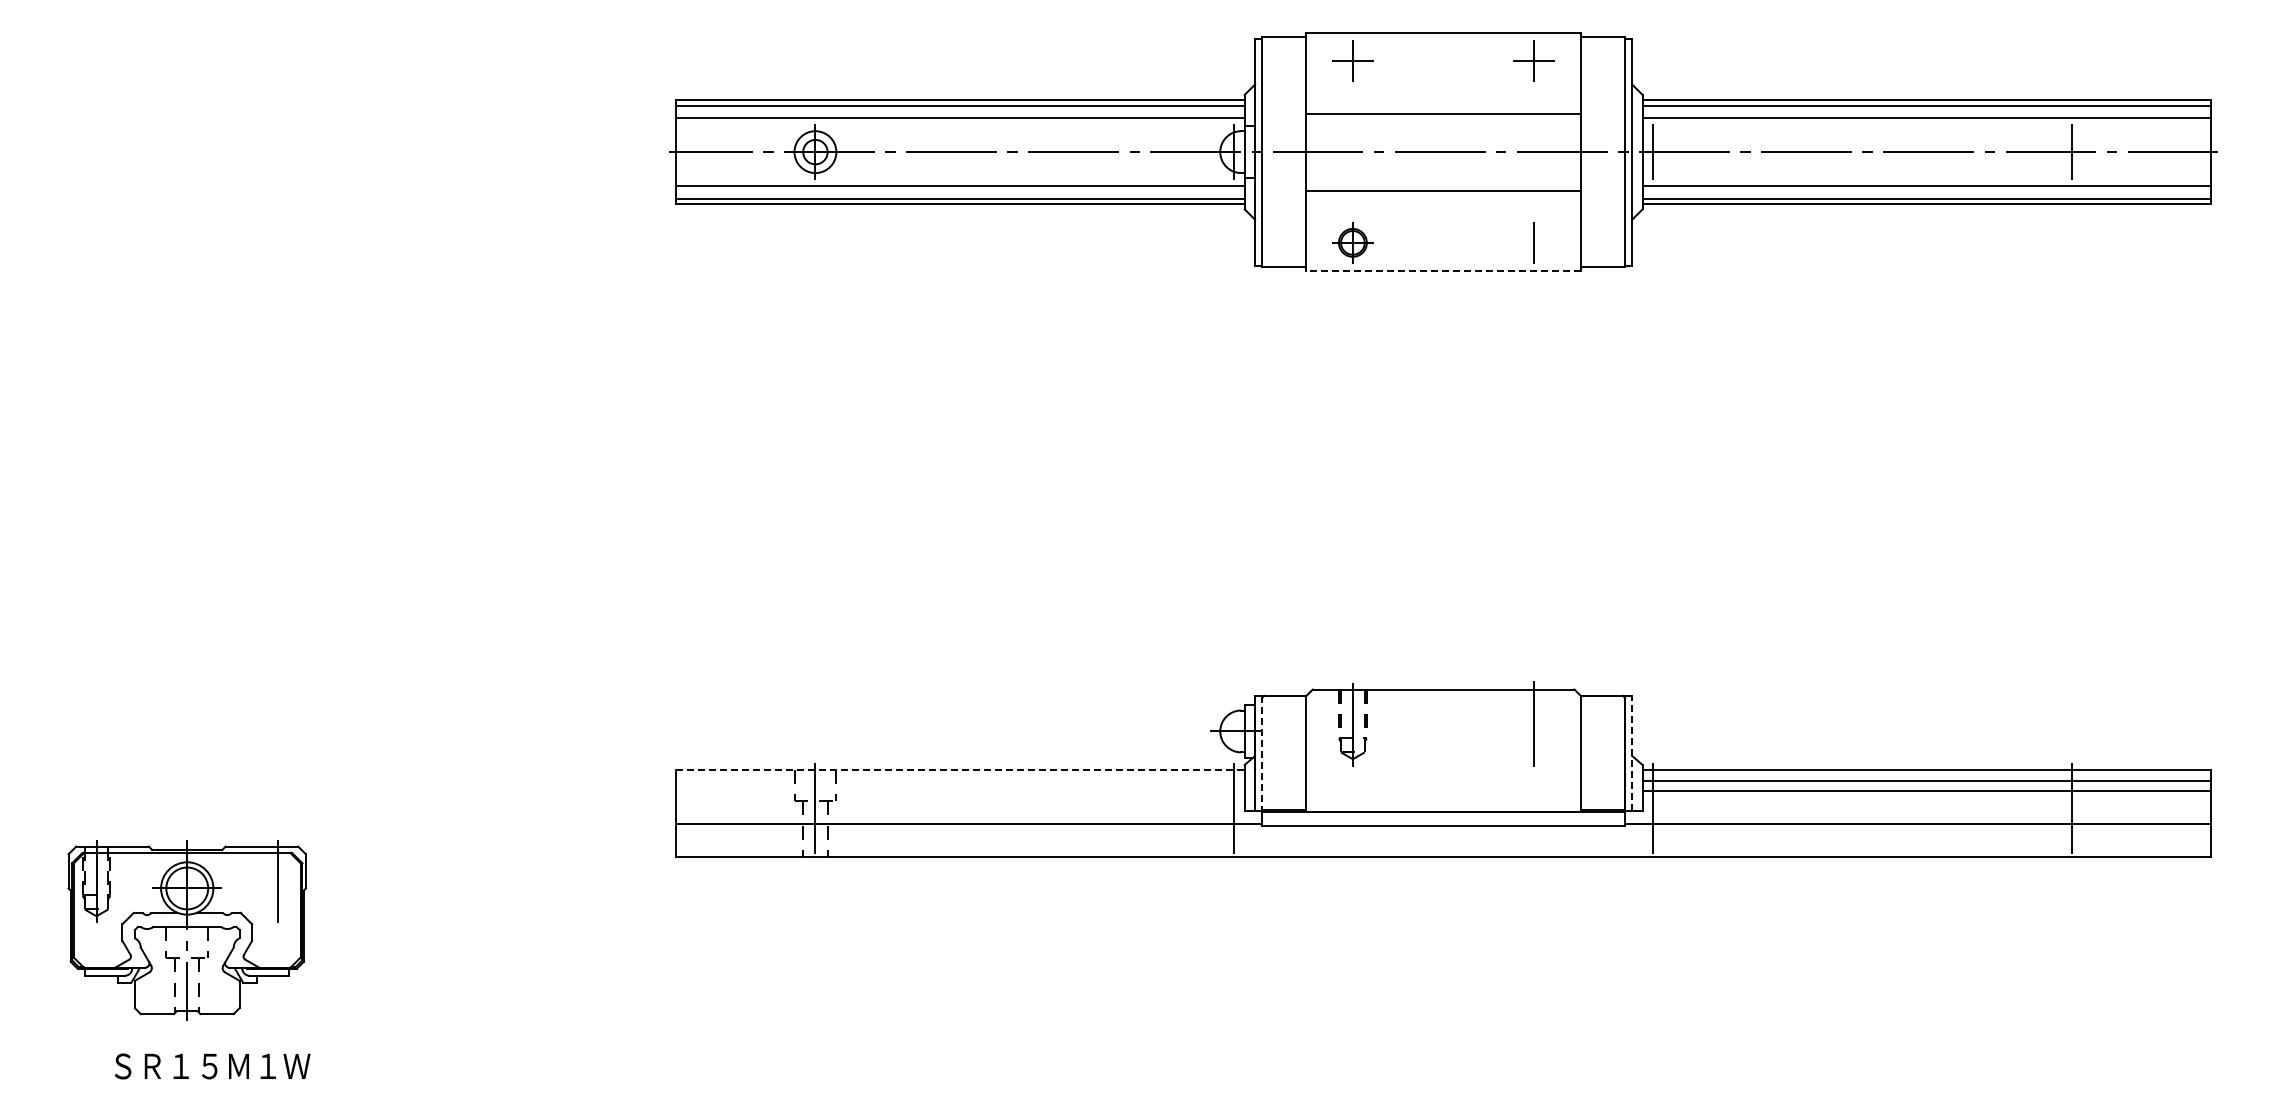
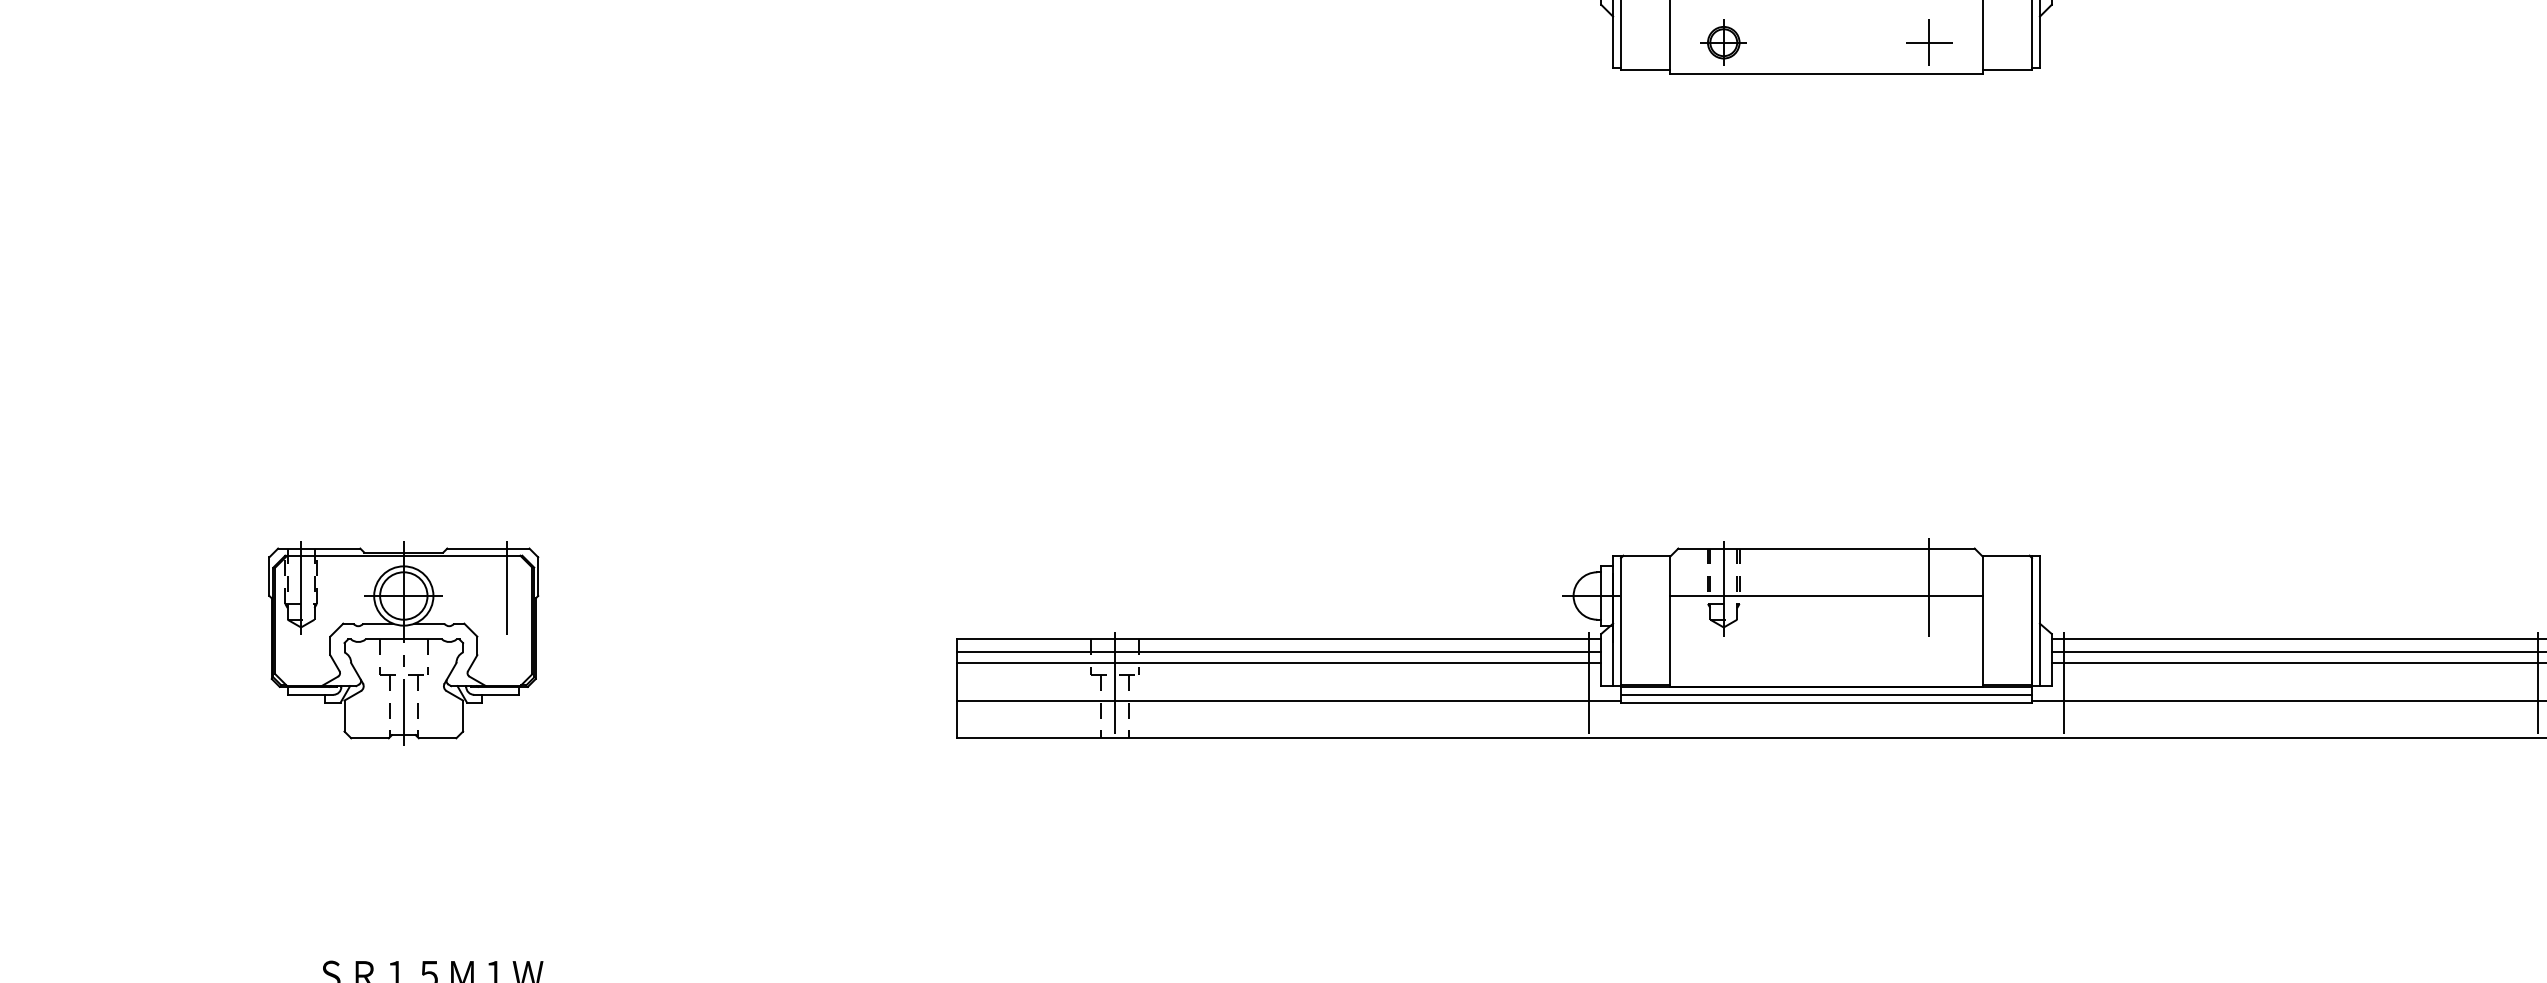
line: (1534, 242) -> (1929, 42), added
line: (1443, 270) -> (1826, 74), dashed -> solid
line: (1443, 731) -> (1826, 596), added
line: (1262, 753) -> (1621, 620), dashed -> solid
line: (1632, 753) -> (2040, 620), dashed -> solid
line: (960, 769) -> (1279, 639), dashed -> solid
line: (959, 781) -> (1278, 652), added
line: (959, 790) -> (1278, 662), added
line: (1444, 818) -> (1827, 694), added
part: (186, 930) -> (402, 643), moved

